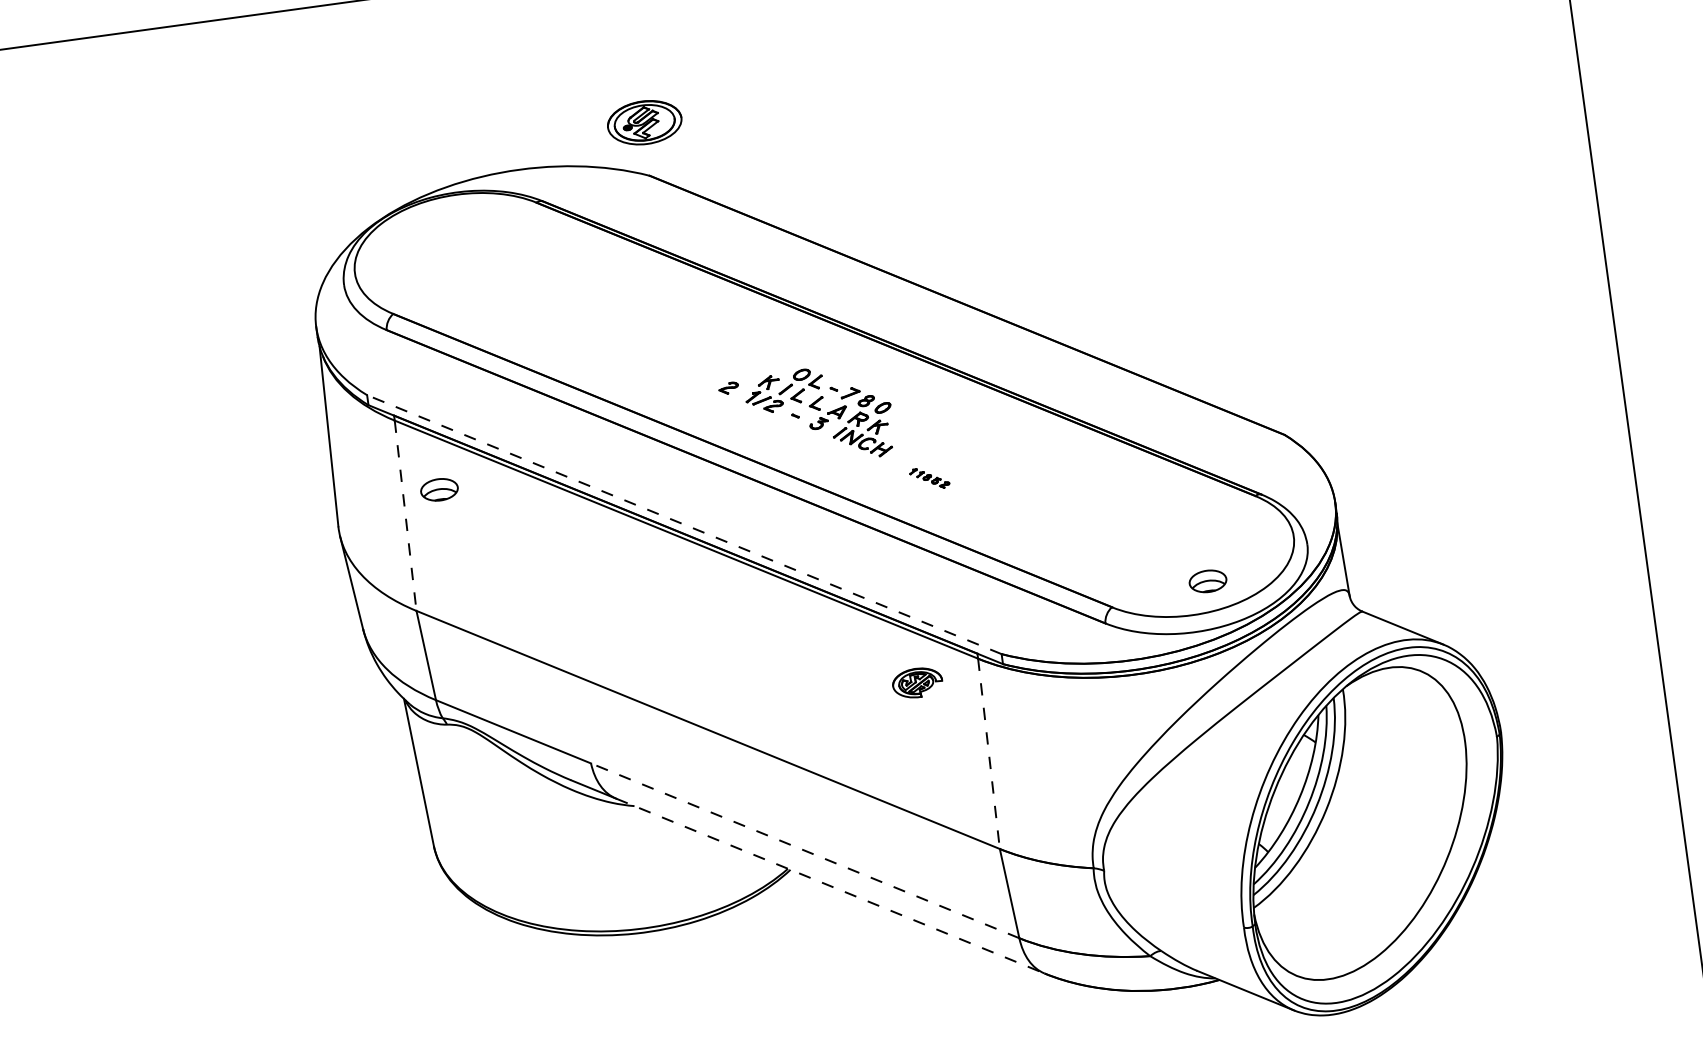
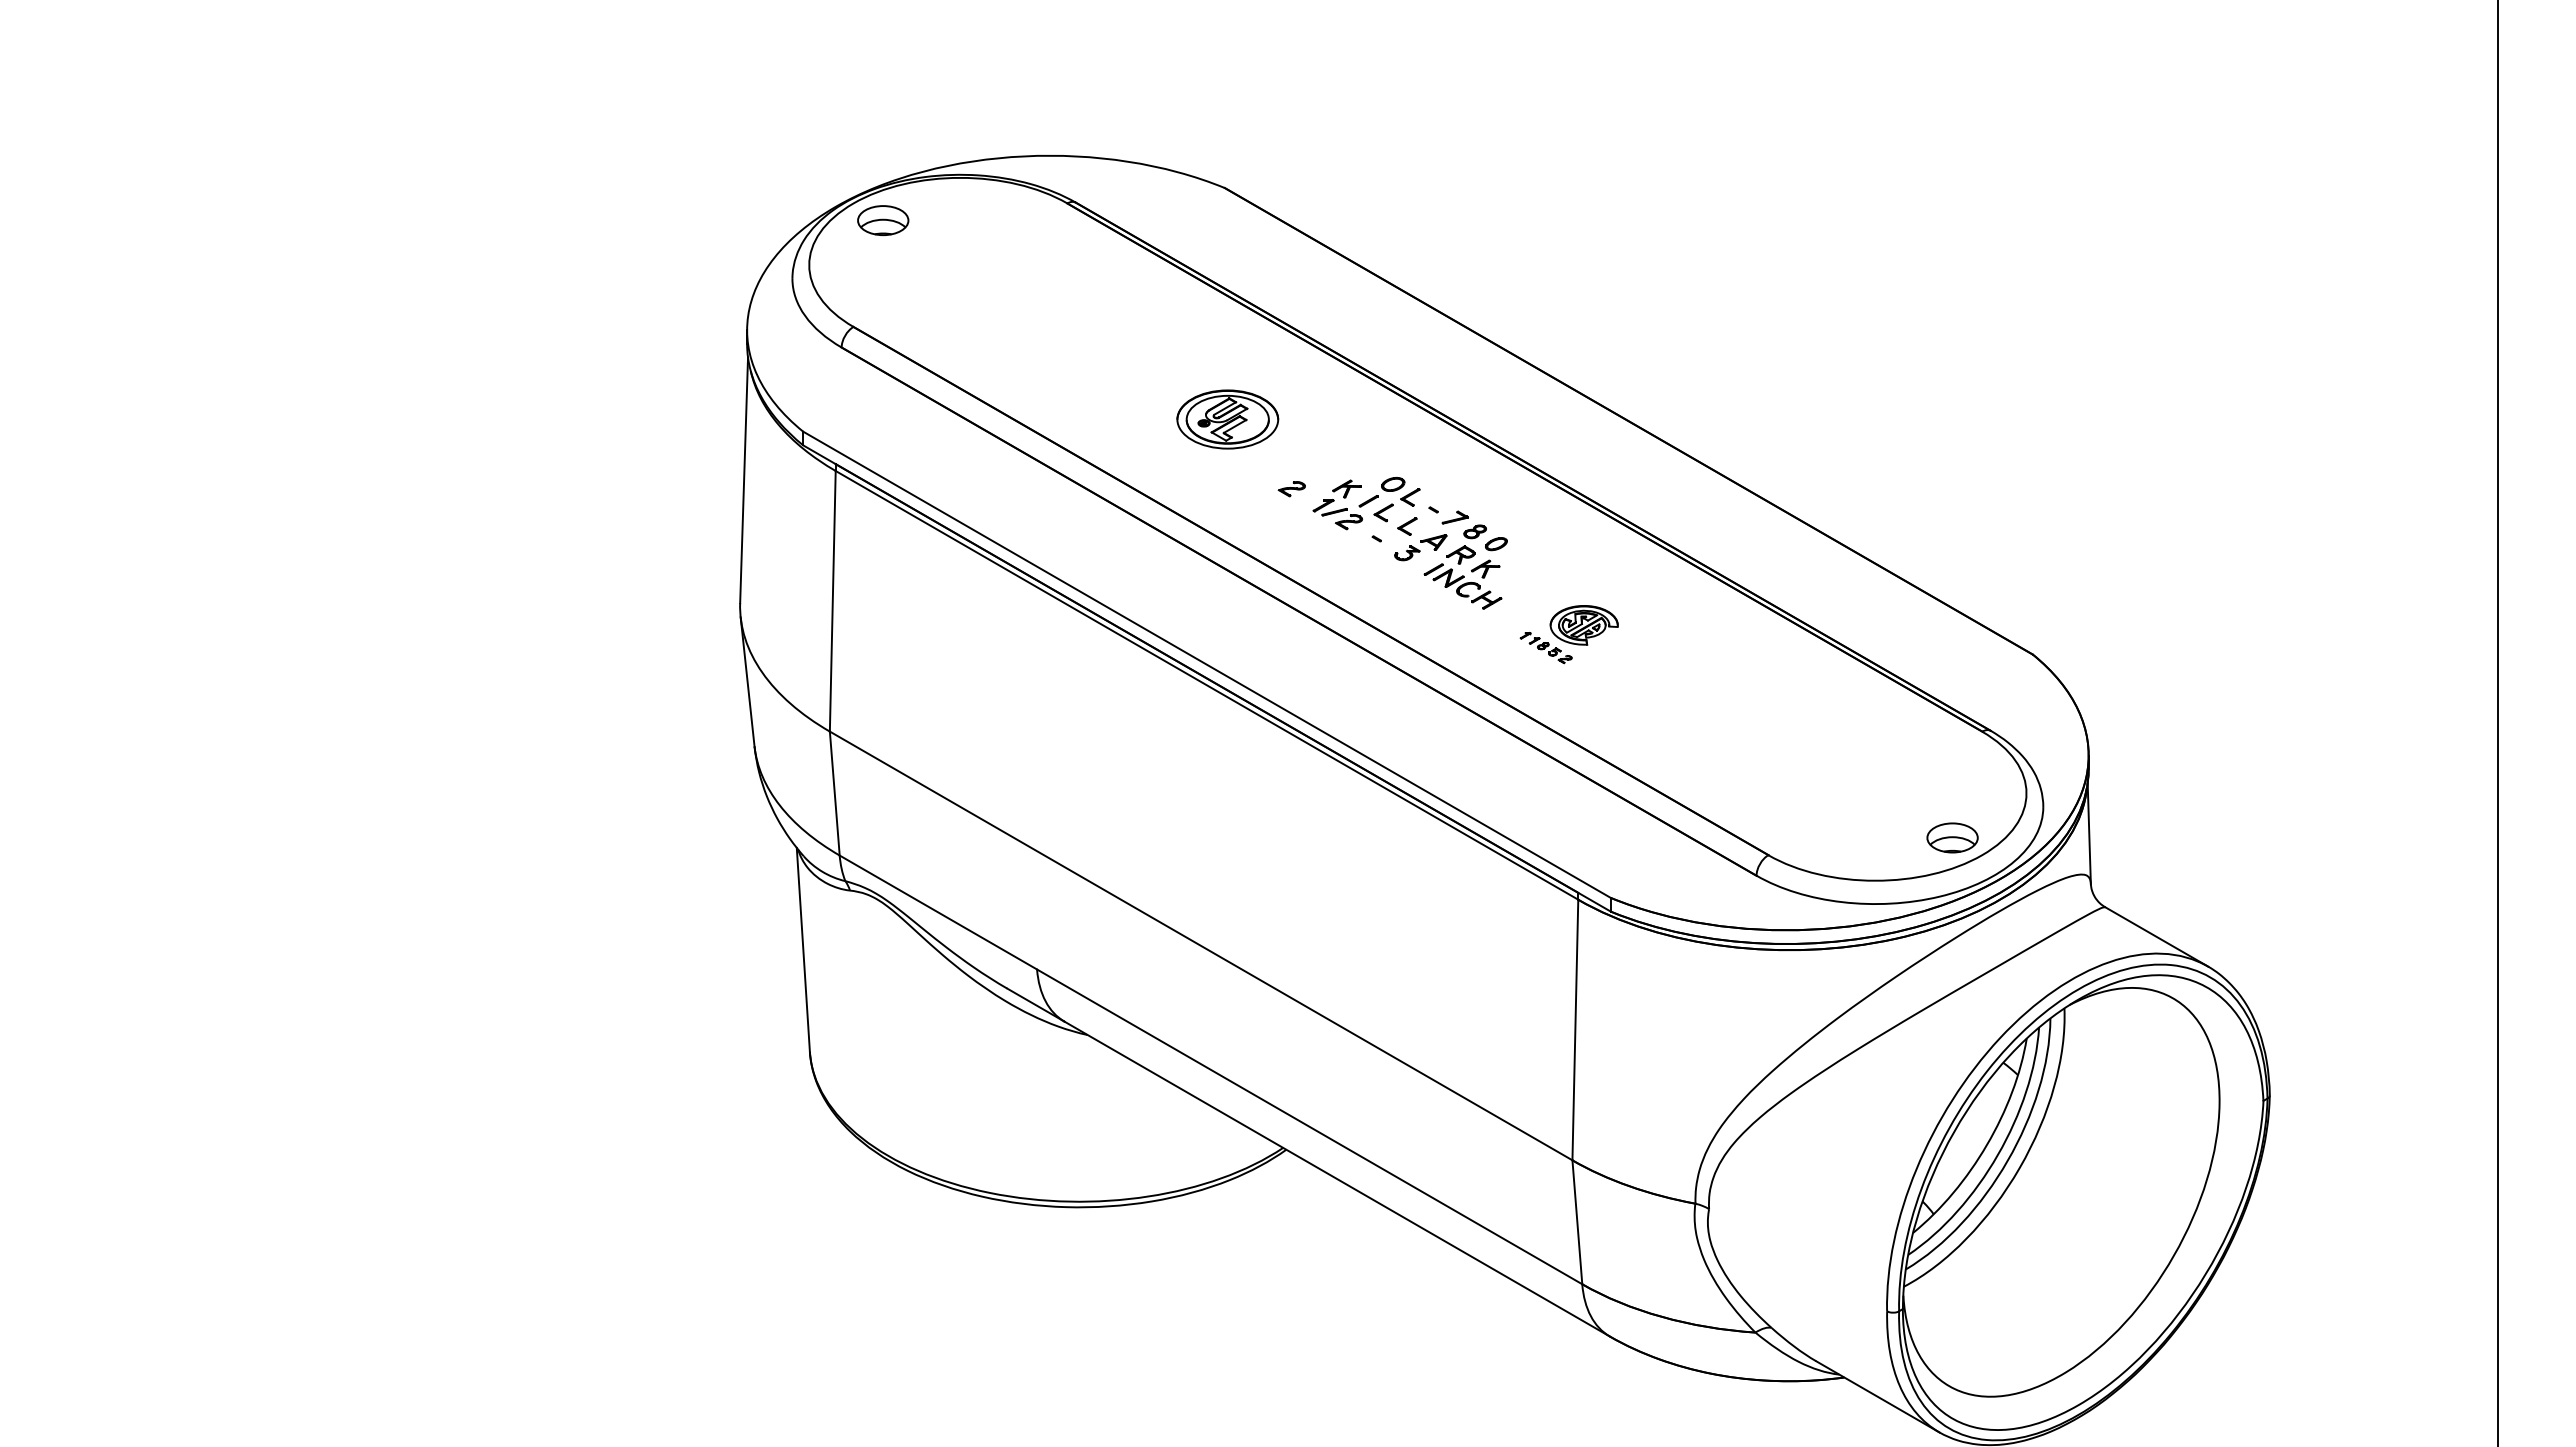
part: (644, 122) -> (1227, 419), moved
part: (439, 489) -> (883, 220), moved
line: (405, 515) -> (832, 601), dashed -> solid
line: (683, 524) -> (1206, 664), dashed -> solid
part: (1207, 581) -> (1952, 837), moved
part: (917, 683) -> (1583, 625), moved
line: (989, 754) -> (1575, 1030), dashed -> solid
line: (805, 850) -> (1309, 1126), dashed -> solid
line: (830, 886) -> (1337, 1179), dashed -> solid

